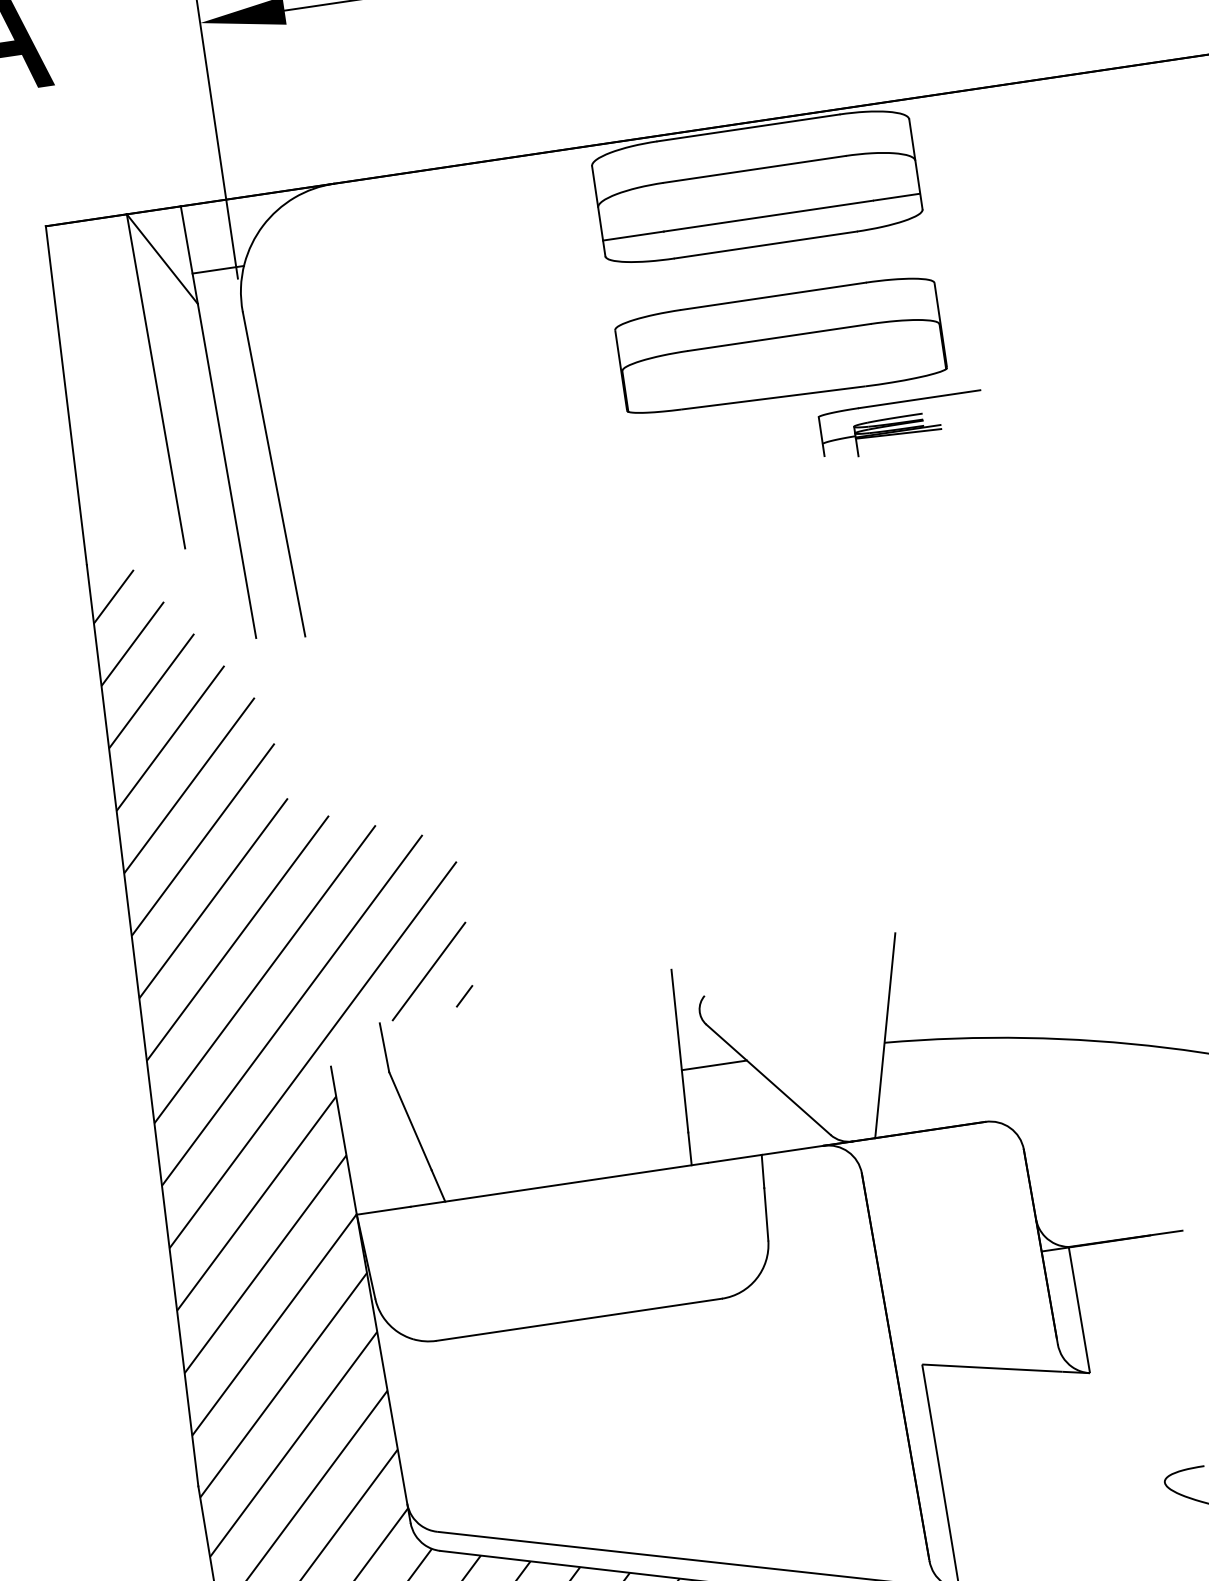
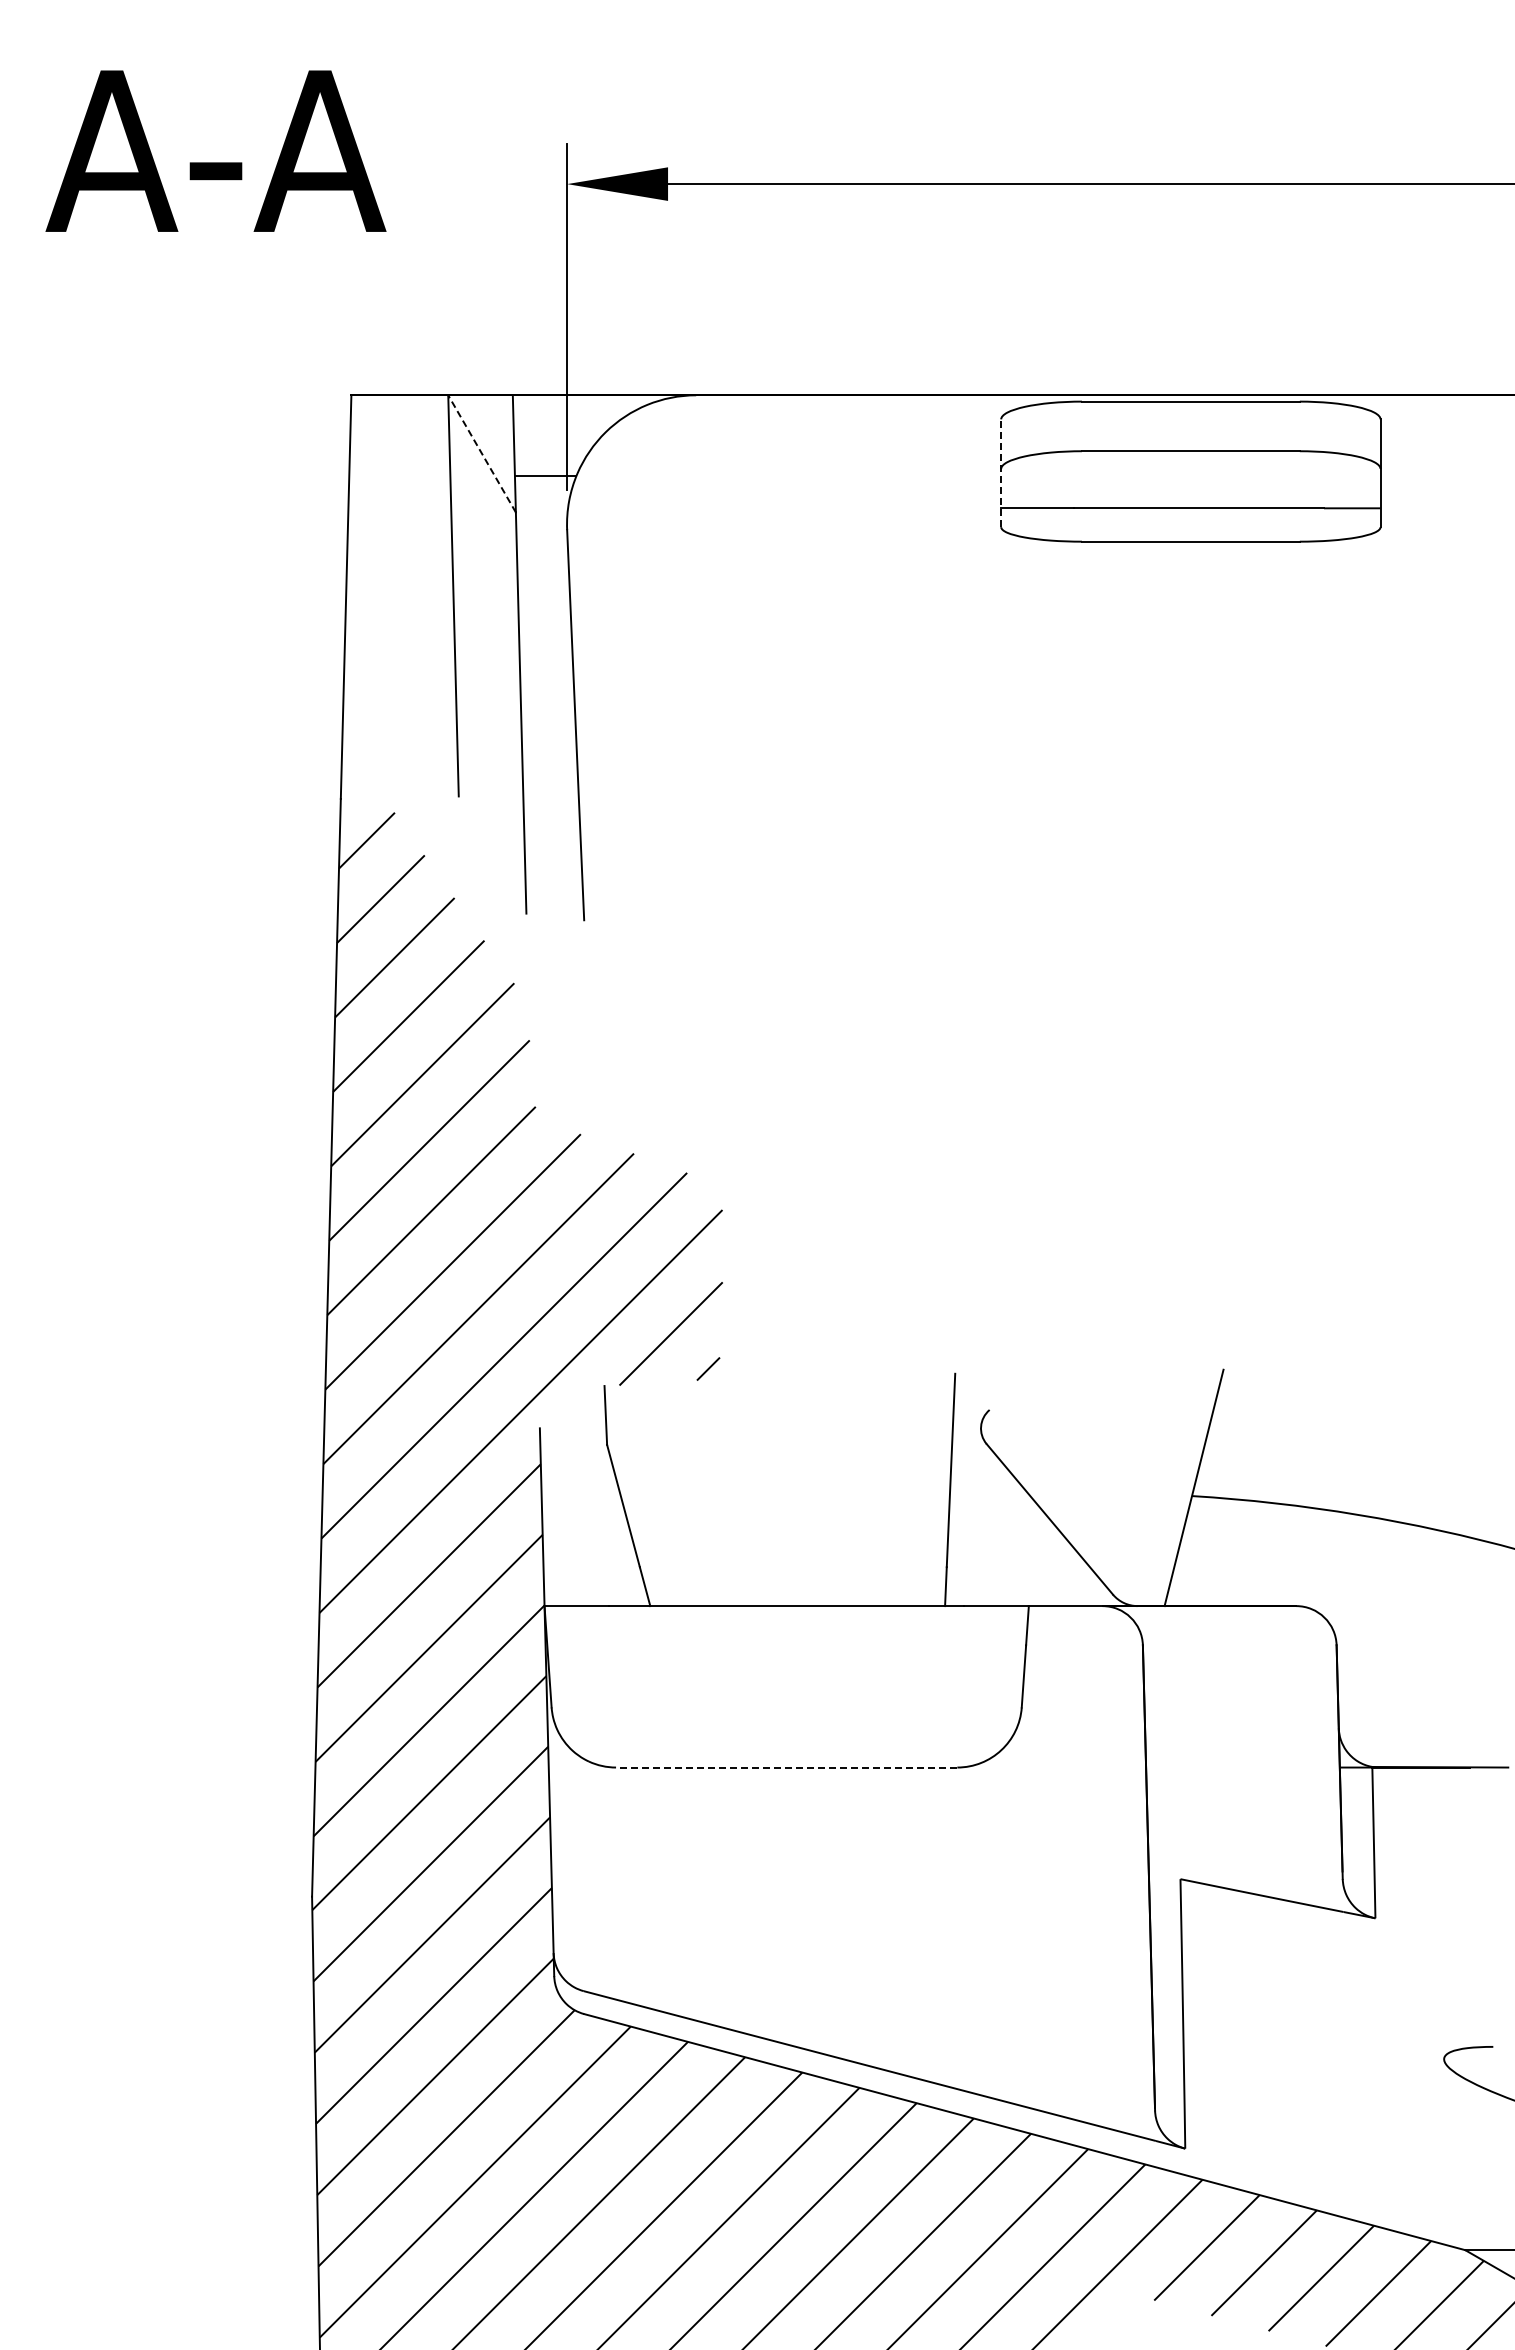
line: (599, 211) -> (1001, 473), solid -> dashed
line: (162, 258) -> (482, 453), solid -> dashed
part: (780, 346) -> (1190, 663), removed
part: (902, 425) -> (1319, 776), removed
line: (714, 1065) -> (988, 1493), removed
line: (579, 1319) -> (786, 1767), solid -> dashed

